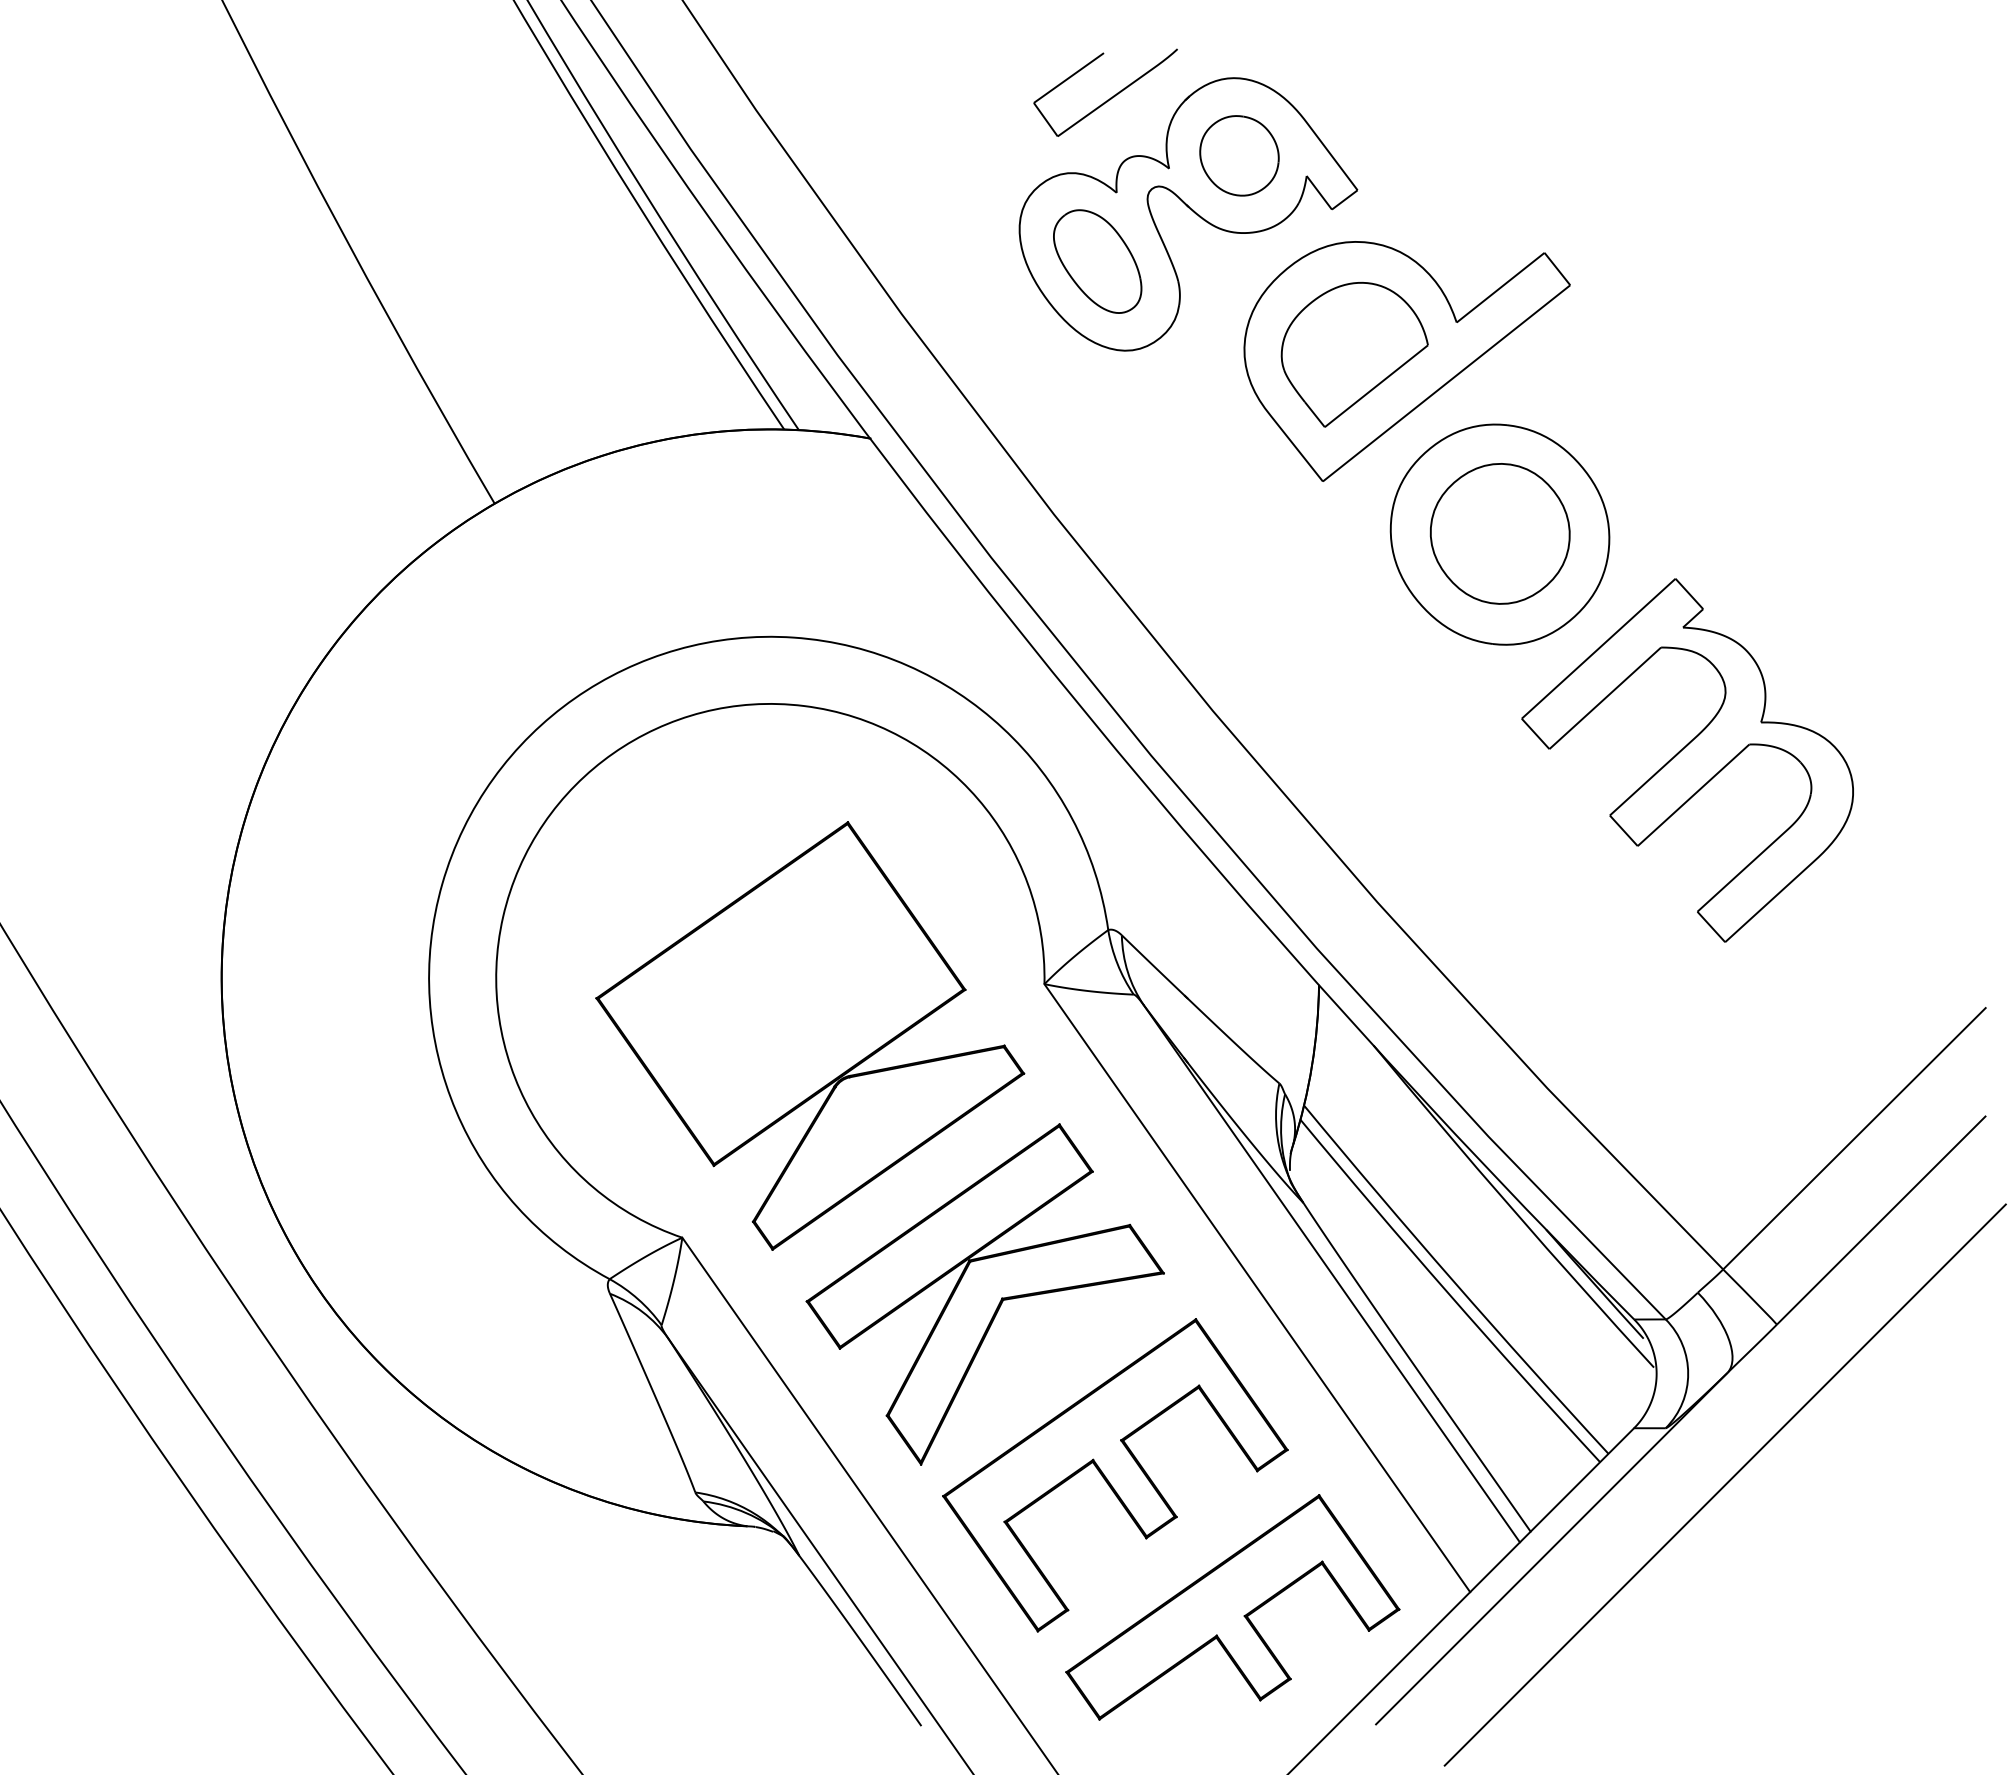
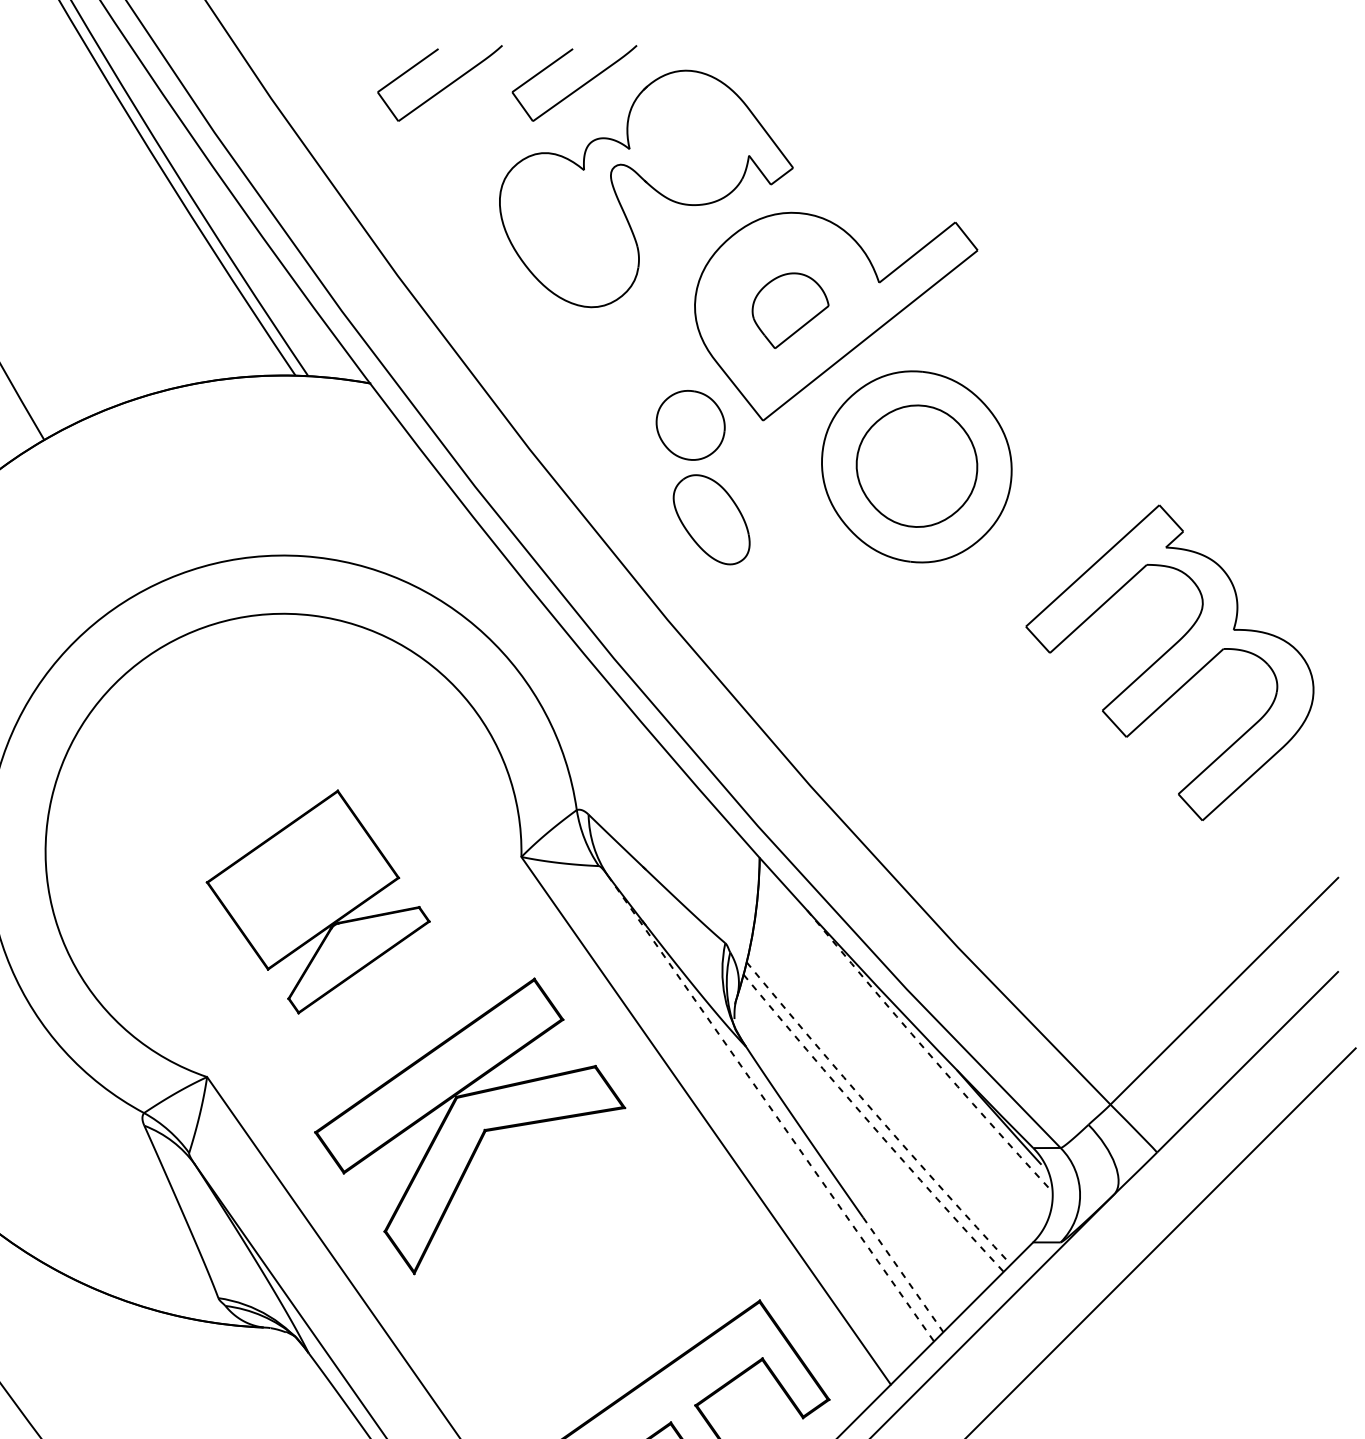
part: (955, 97) -> (444, 87), added
part: (1239, 155) -> (690, 425), moved
part: (1097, 261) -> (711, 519), moved
part: (1354, 354) -> (790, 310), size x0.6
part: (1687, 760) -> (1169, 662), moved
part: (810, 1035) -> (318, 901), size x0.6
arc: (1511, 1208) -> (926, 1051), solid -> dashed
line: (1332, 1273) -> (771, 1108), solid -> dashed
arc: (1453, 1281) -> (876, 1115), solid -> dashed
arc: (1447, 1292) -> (871, 1124), solid -> dashed
line: (1484, 1465) -> (903, 1274), solid -> dashed
part: (1115, 1475) -> (583, 1283), removed

